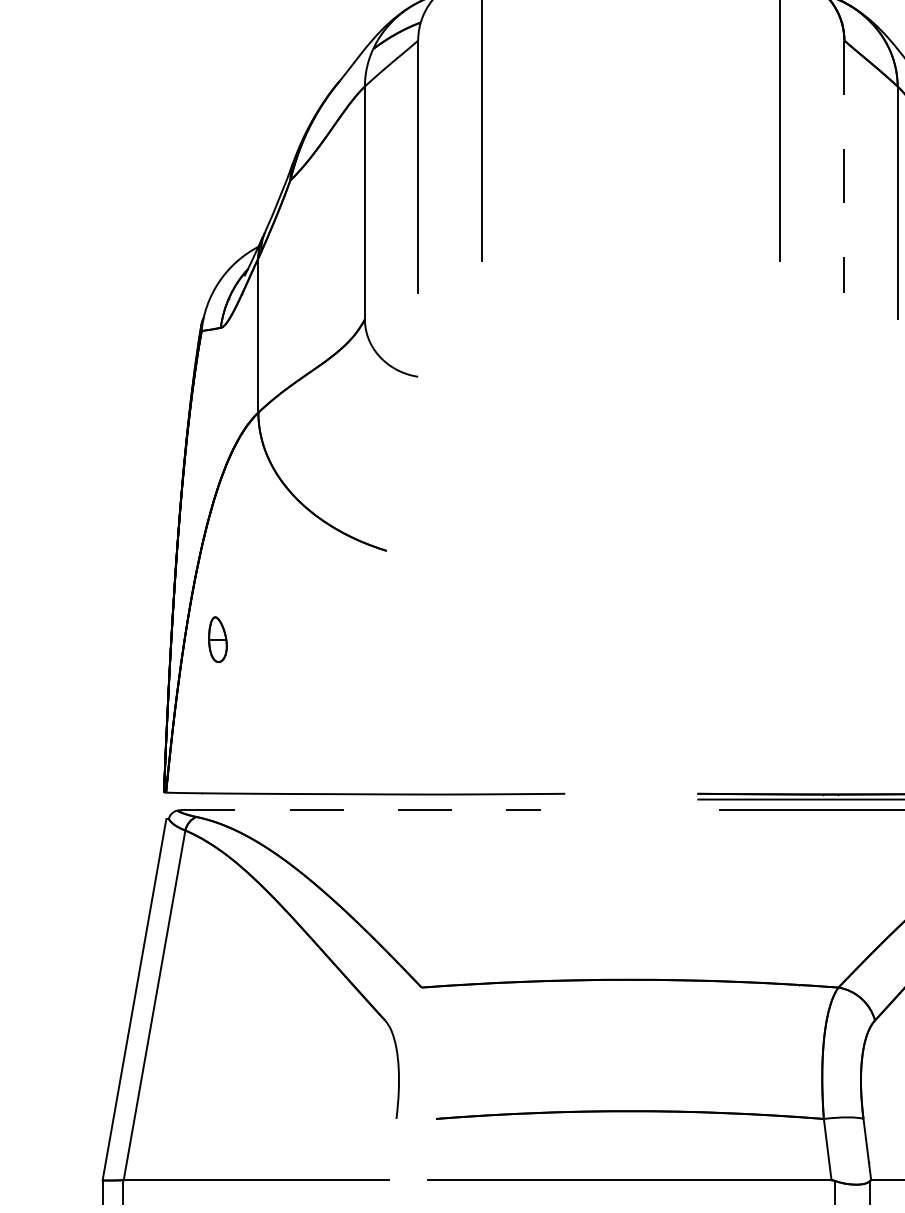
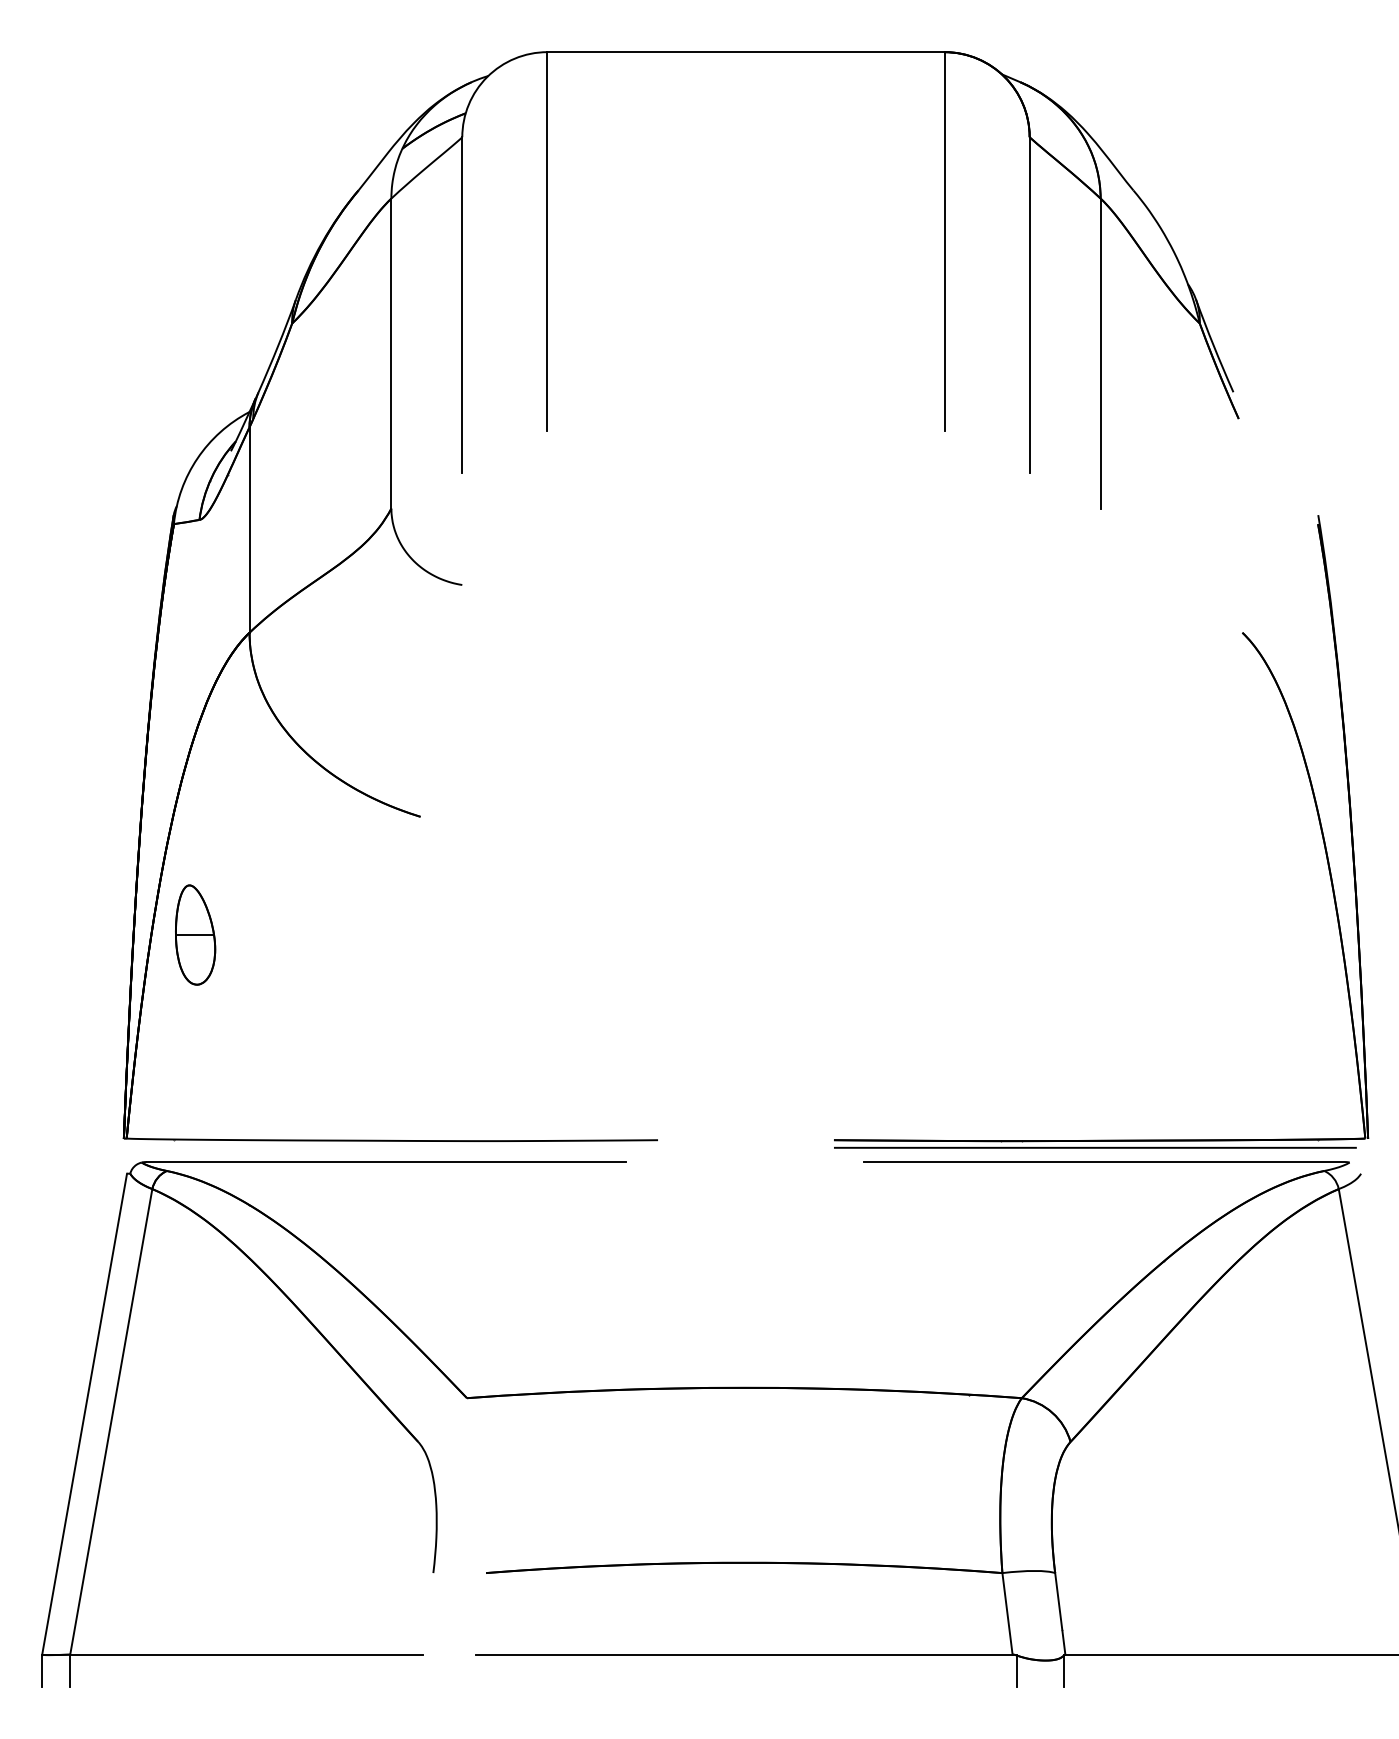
line: (844, 166) -> (1029, 305), dashed -> solid
part: (217, 639) -> (195, 934), size x1.67
line: (361, 810) -> (386, 1162), dashed -> solid

